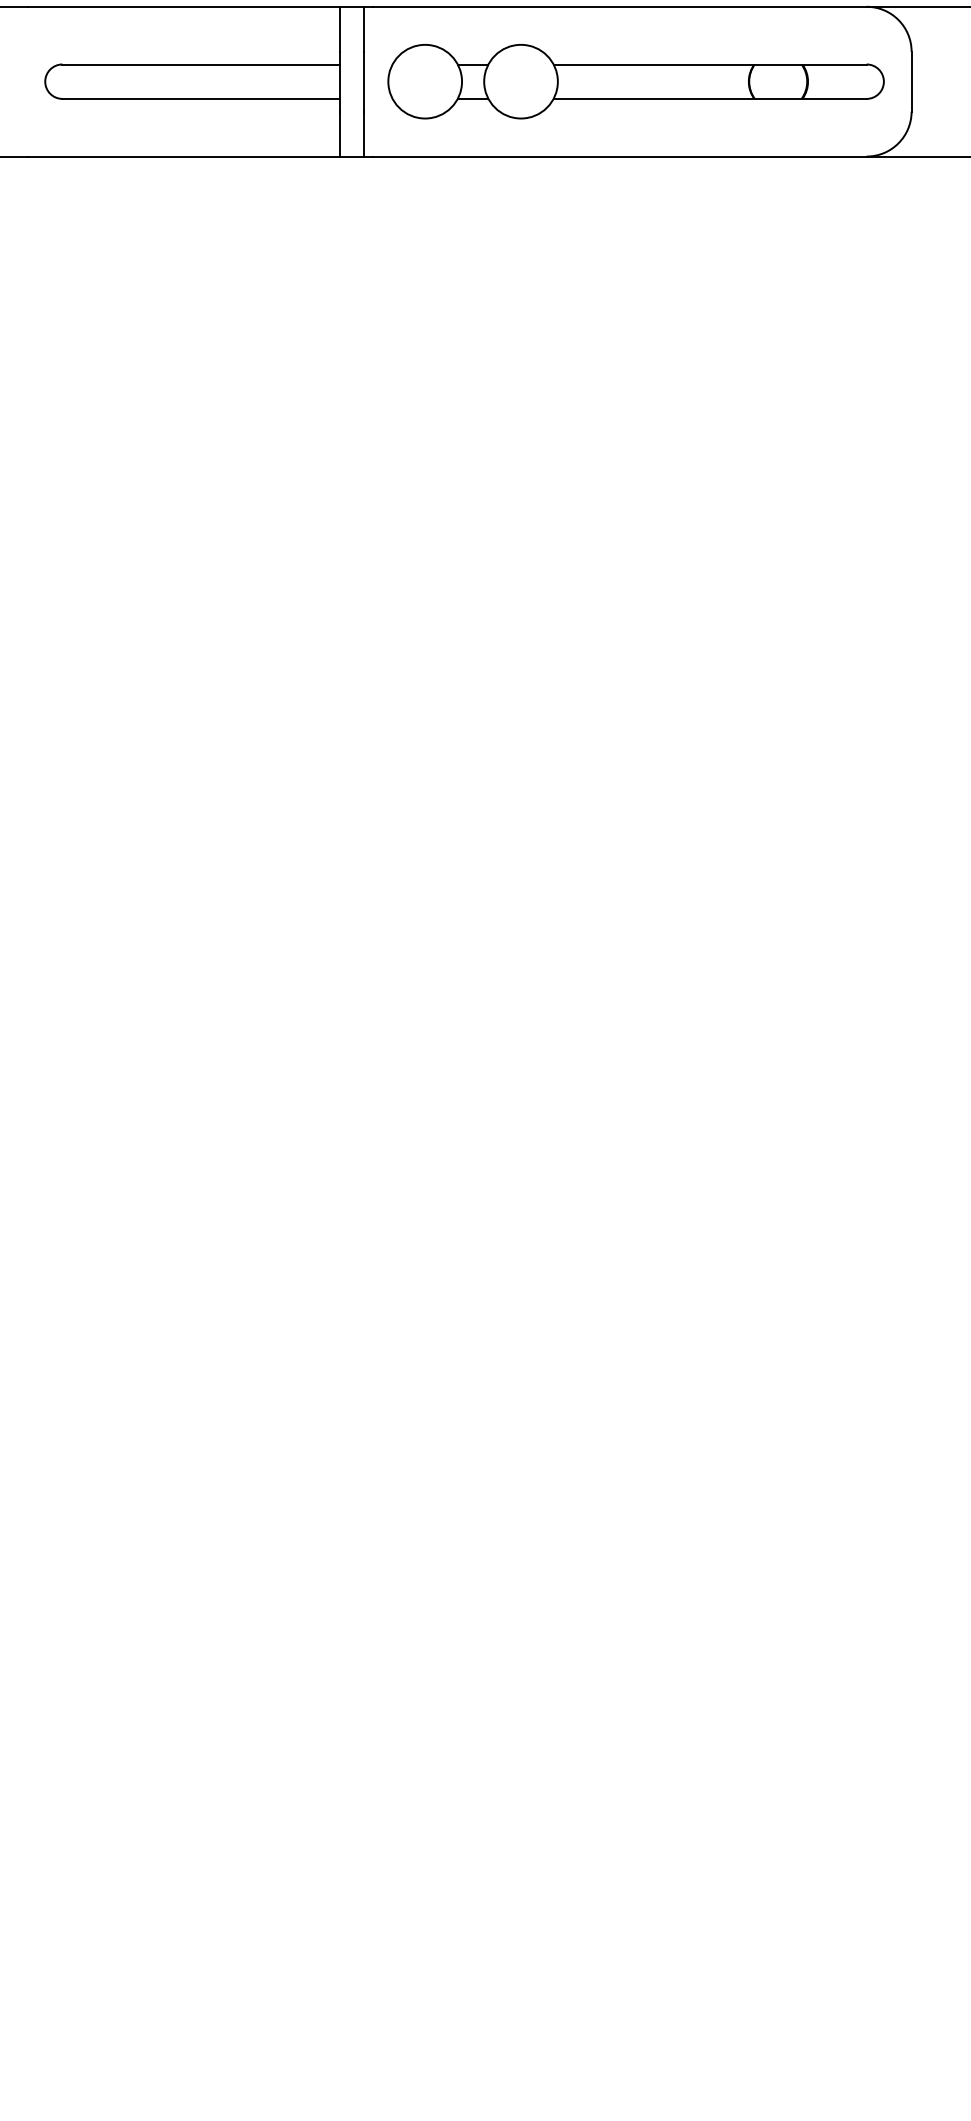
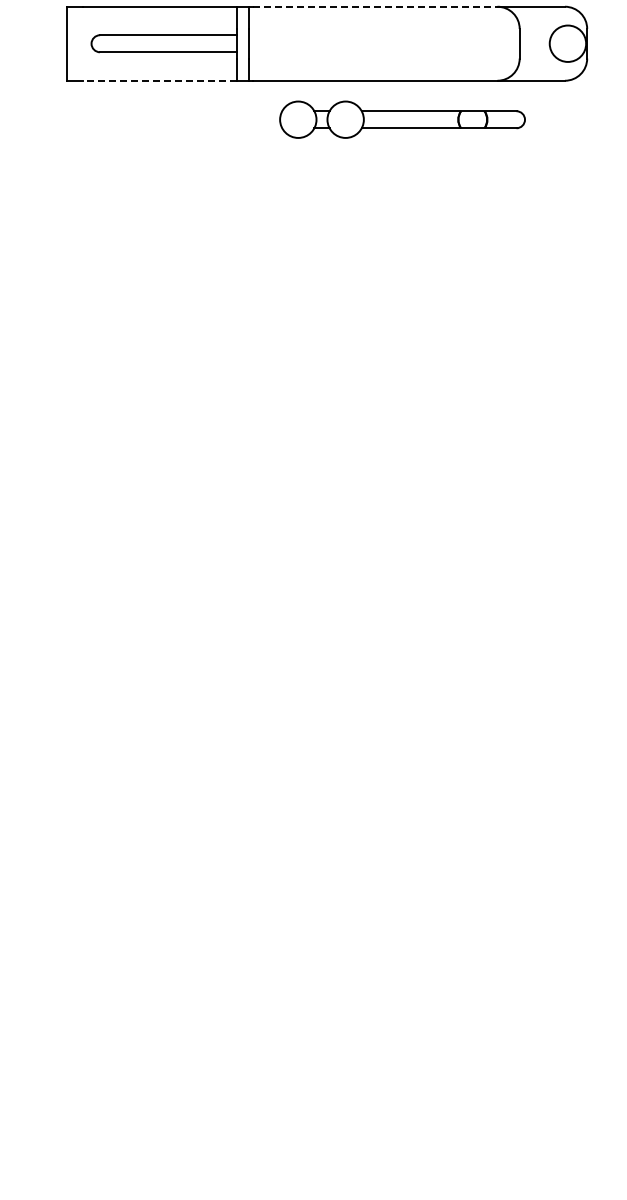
line: (619, 6) -> (375, 6), solid -> dashed
part: (636, 81) -> (402, 119), moved
line: (184, 156) -> (160, 80), solid -> dashed

